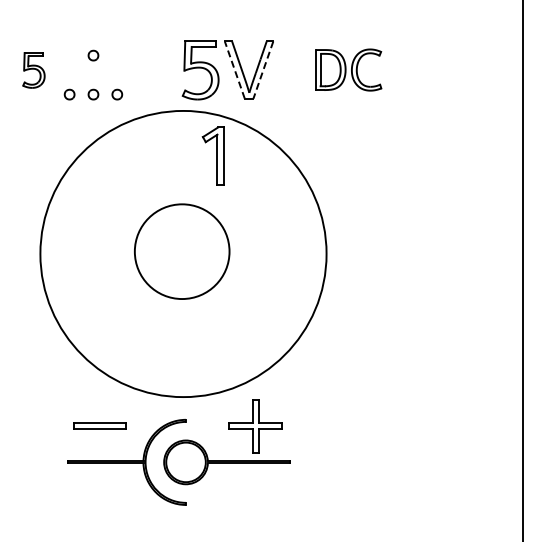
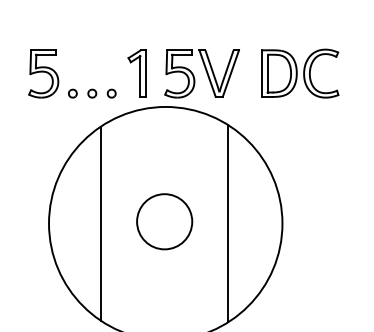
part: (93, 55) -> (92, 61), removed
line: (234, 69) -> (207, 73), dashed -> solid
part: (348, 69) -> (300, 73), size x1.43
part: (33, 70) -> (43, 73), size x1.67
line: (263, 70) -> (231, 73), dashed -> solid
part: (212, 155) -> (136, 73), moved
circle: (182, 251) -> (164, 221), size x0.71
line: (104, 253) -> (101, 223), added
line: (260, 253) -> (228, 223), added

